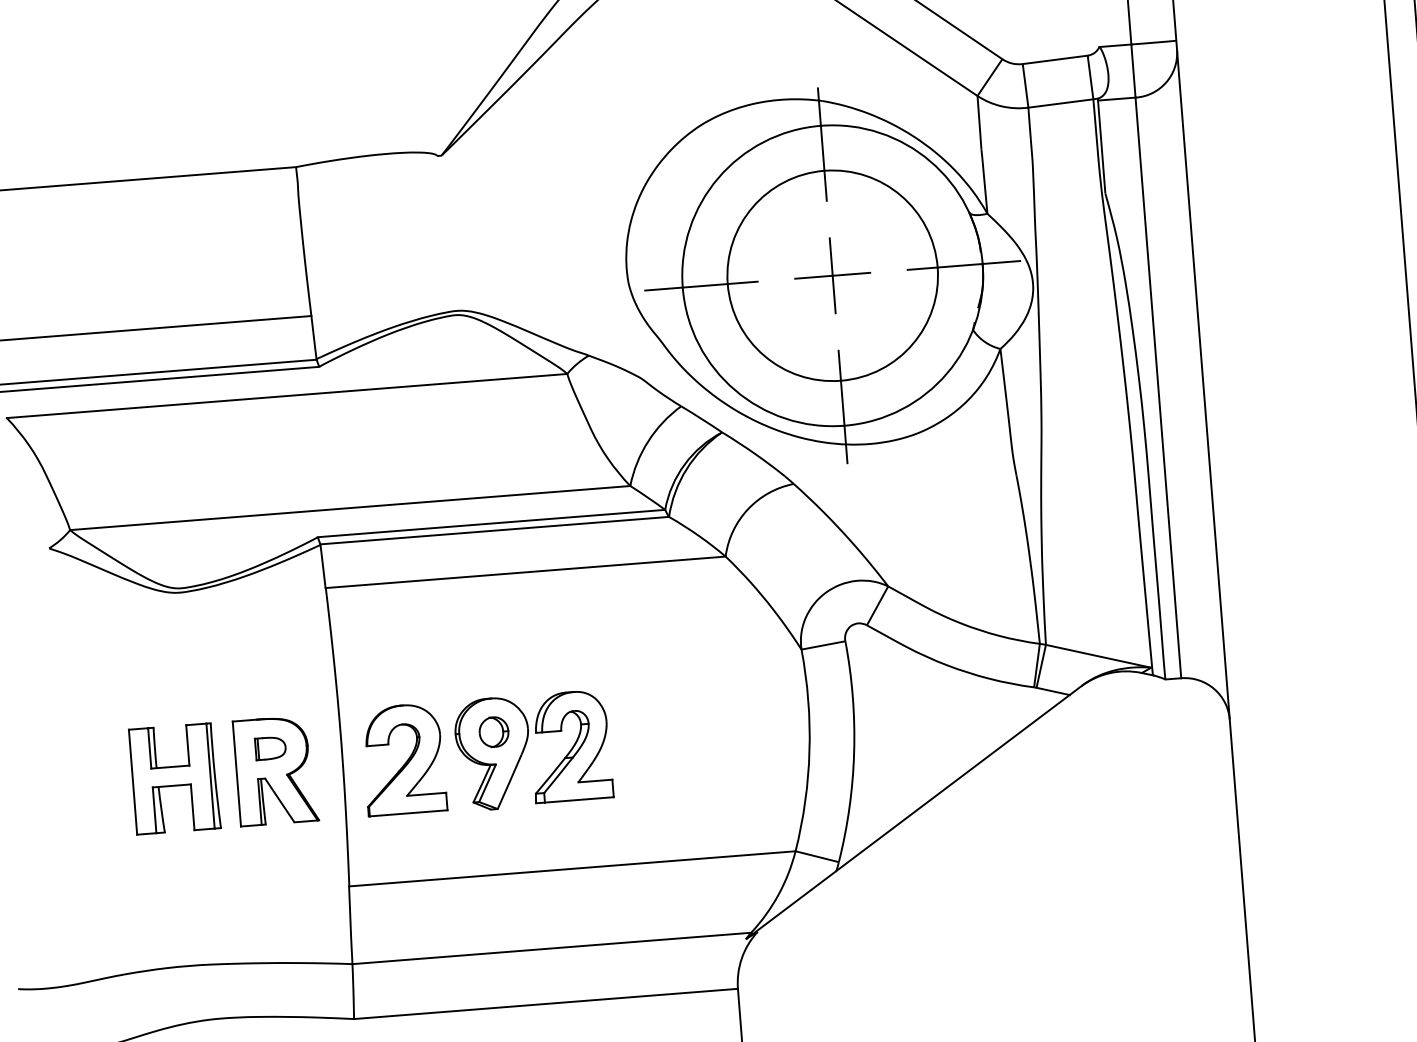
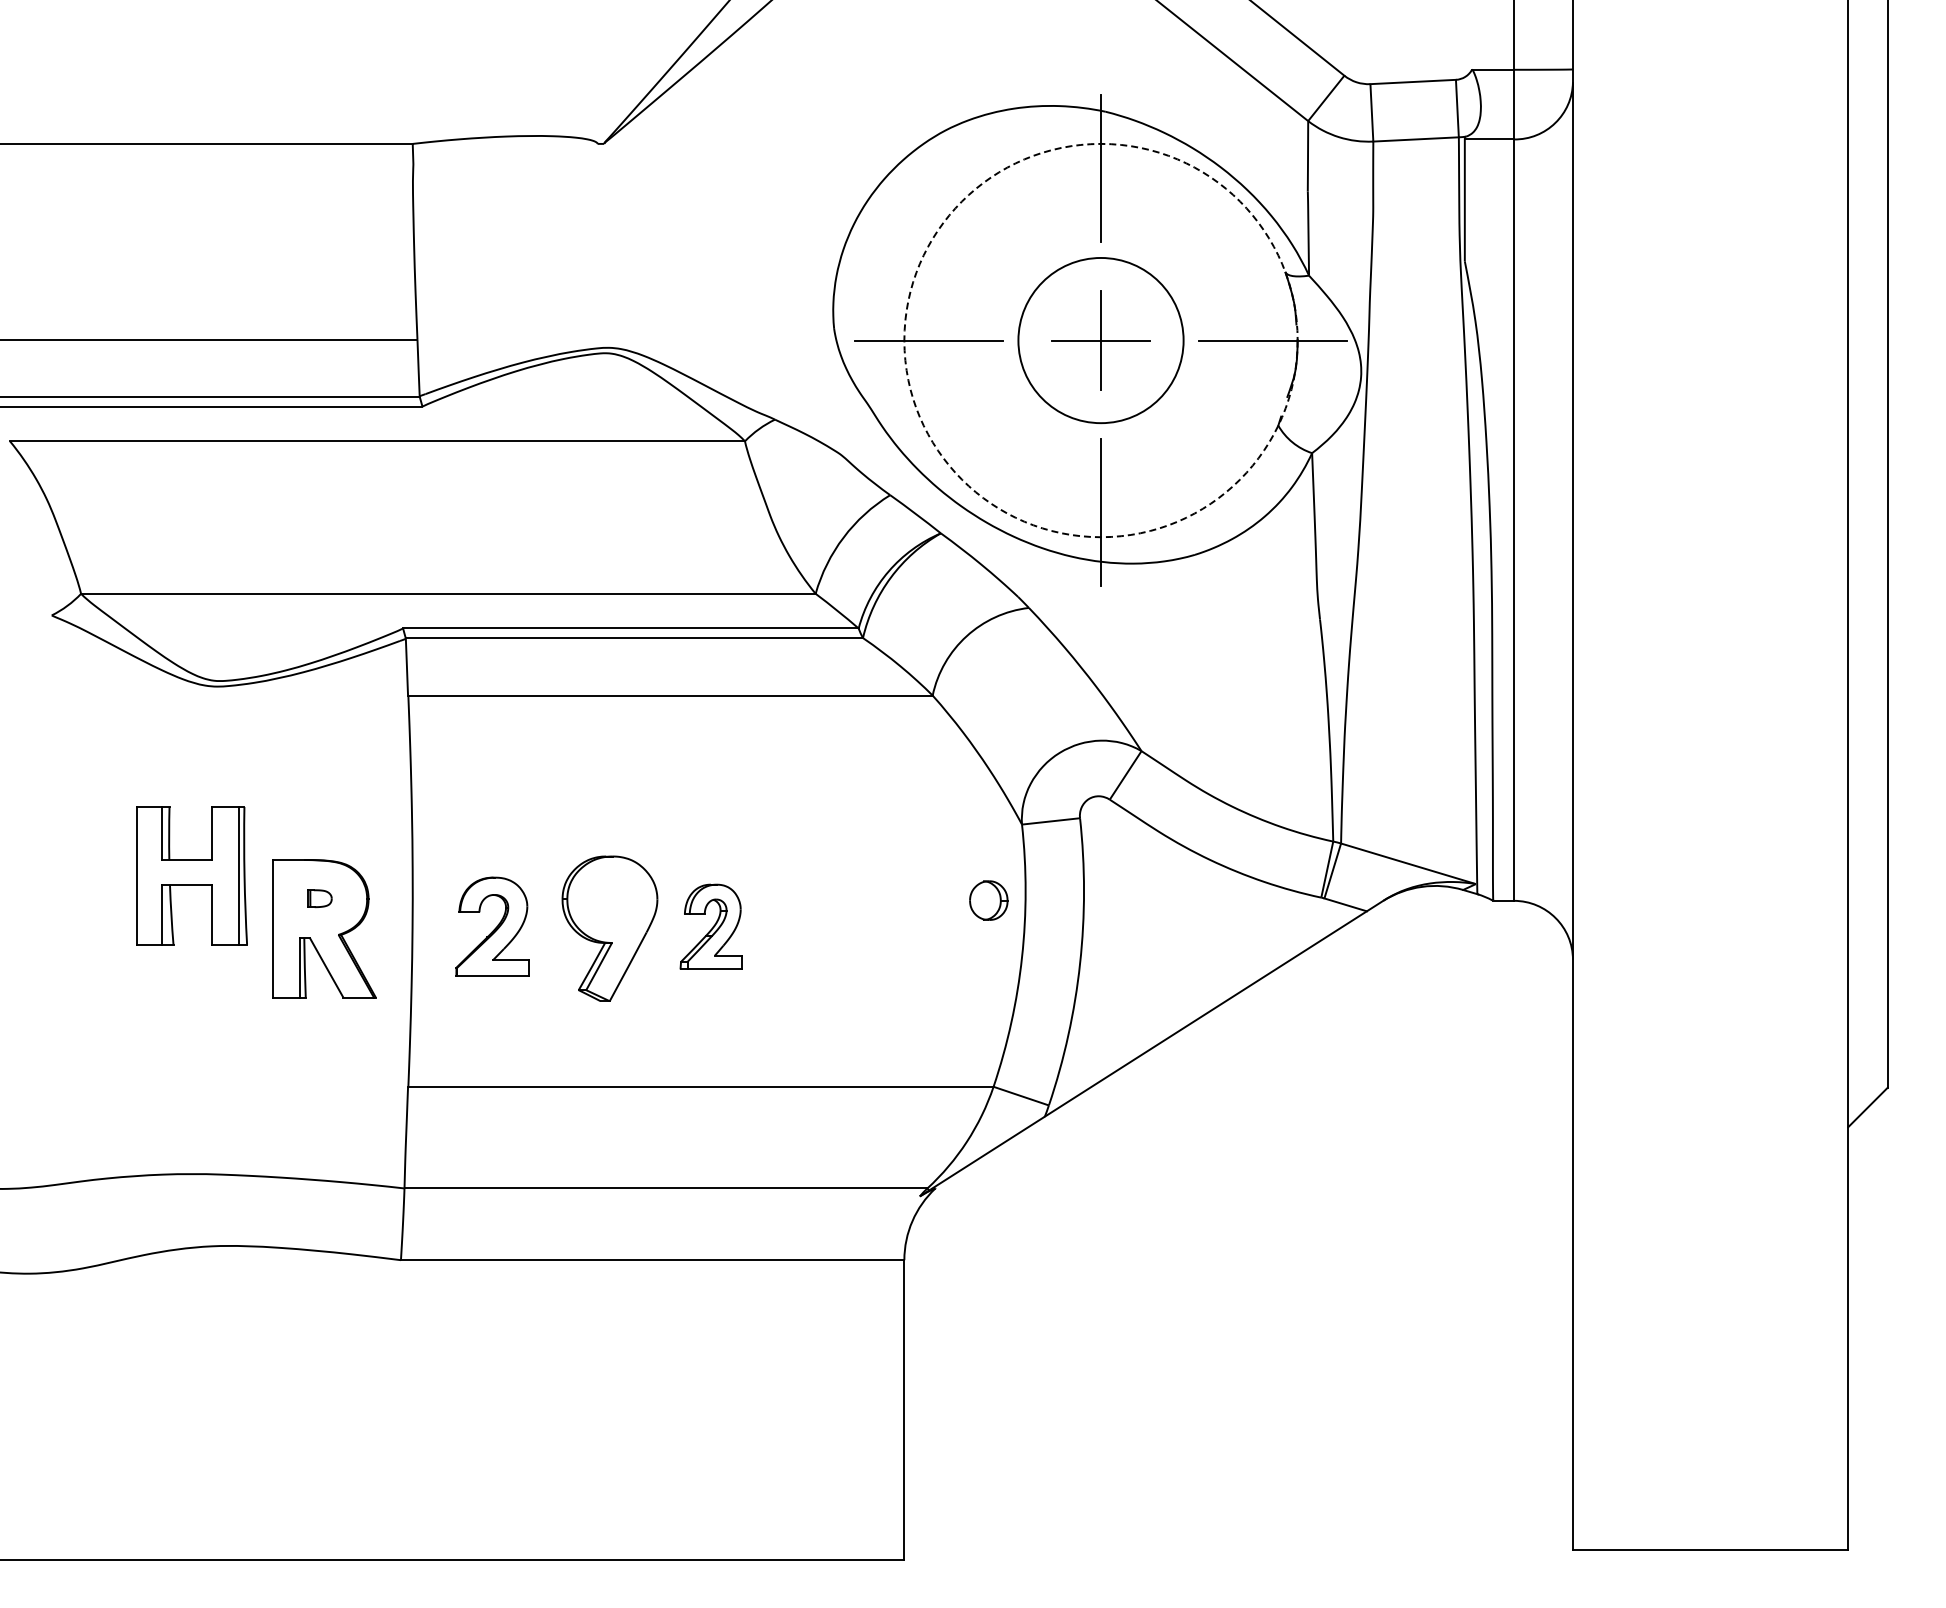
circle: (832, 275) -> (1100, 340), size x0.6
circle: (832, 275) -> (1100, 340), solid -> dashed
part: (493, 732) -> (988, 900), moved
part: (570, 746) -> (710, 926), size x0.6
part: (270, 748) -> (319, 898), size x0.6
part: (403, 759) -> (492, 926), size x0.7
part: (174, 778) -> (191, 875), moved

